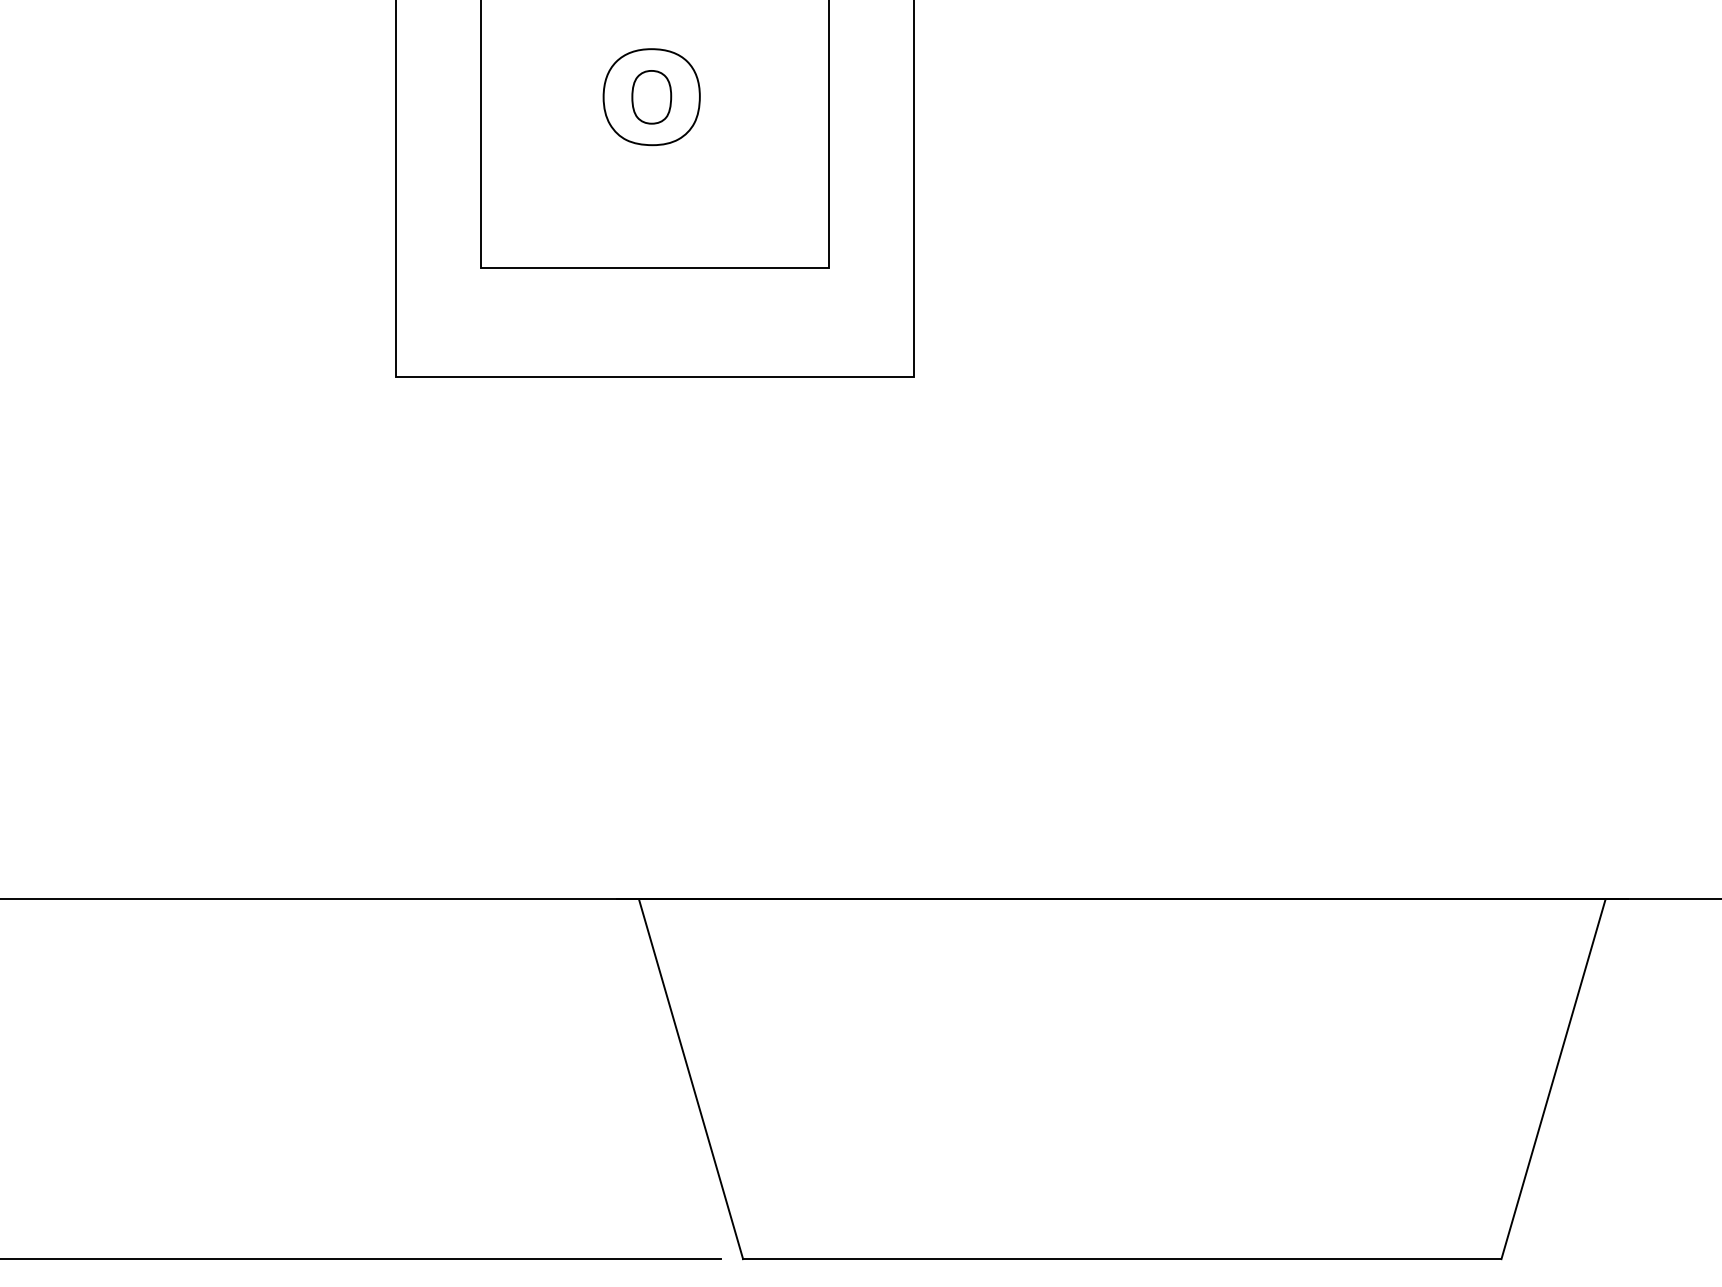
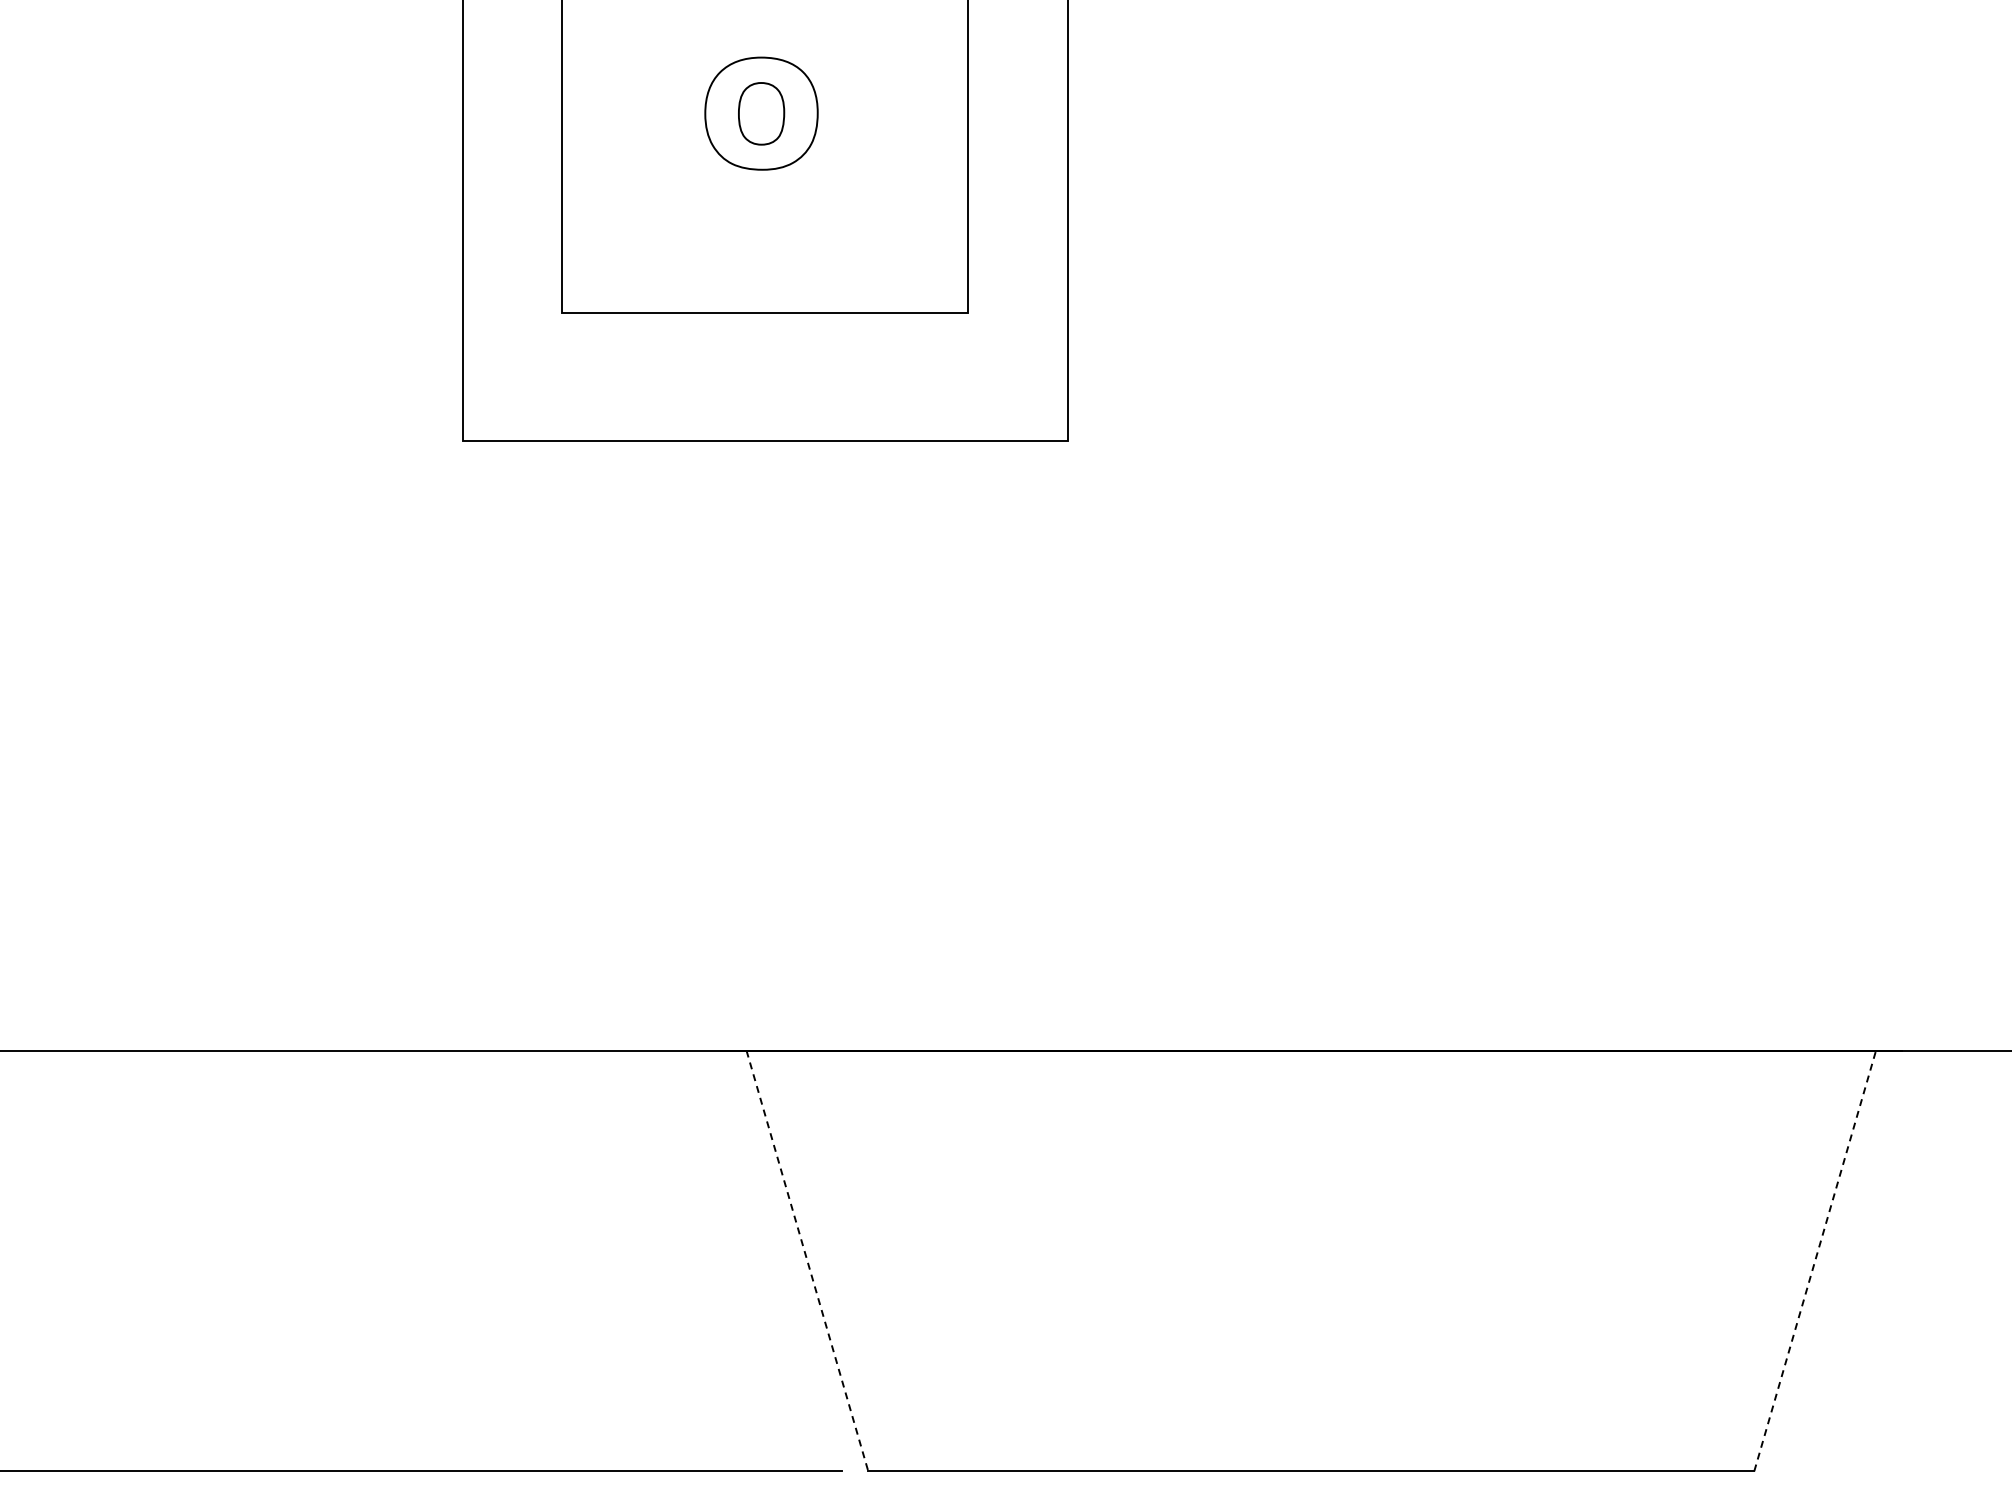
line: (691, 1079) -> (807, 1261), solid -> dashed
line: (1553, 1079) -> (1815, 1261), solid -> dashed

